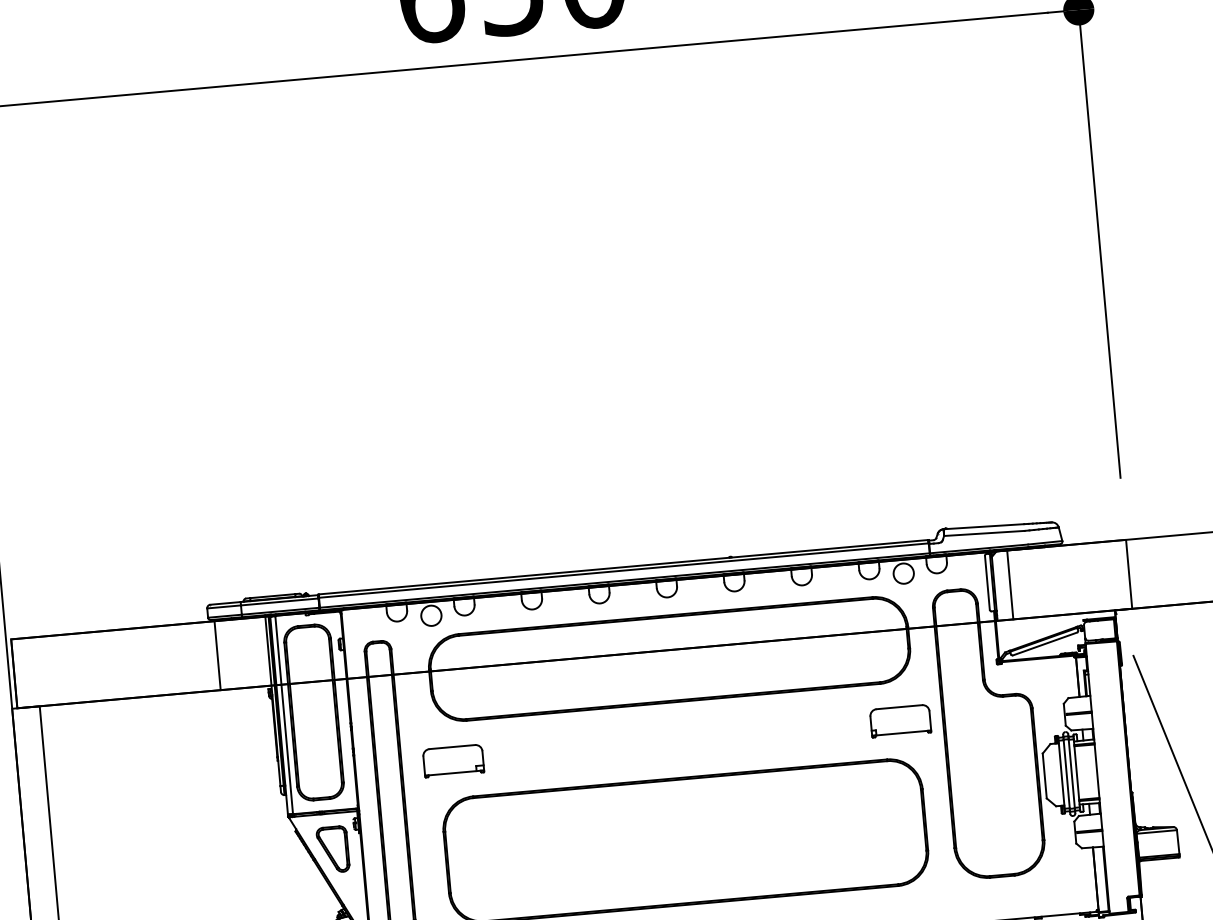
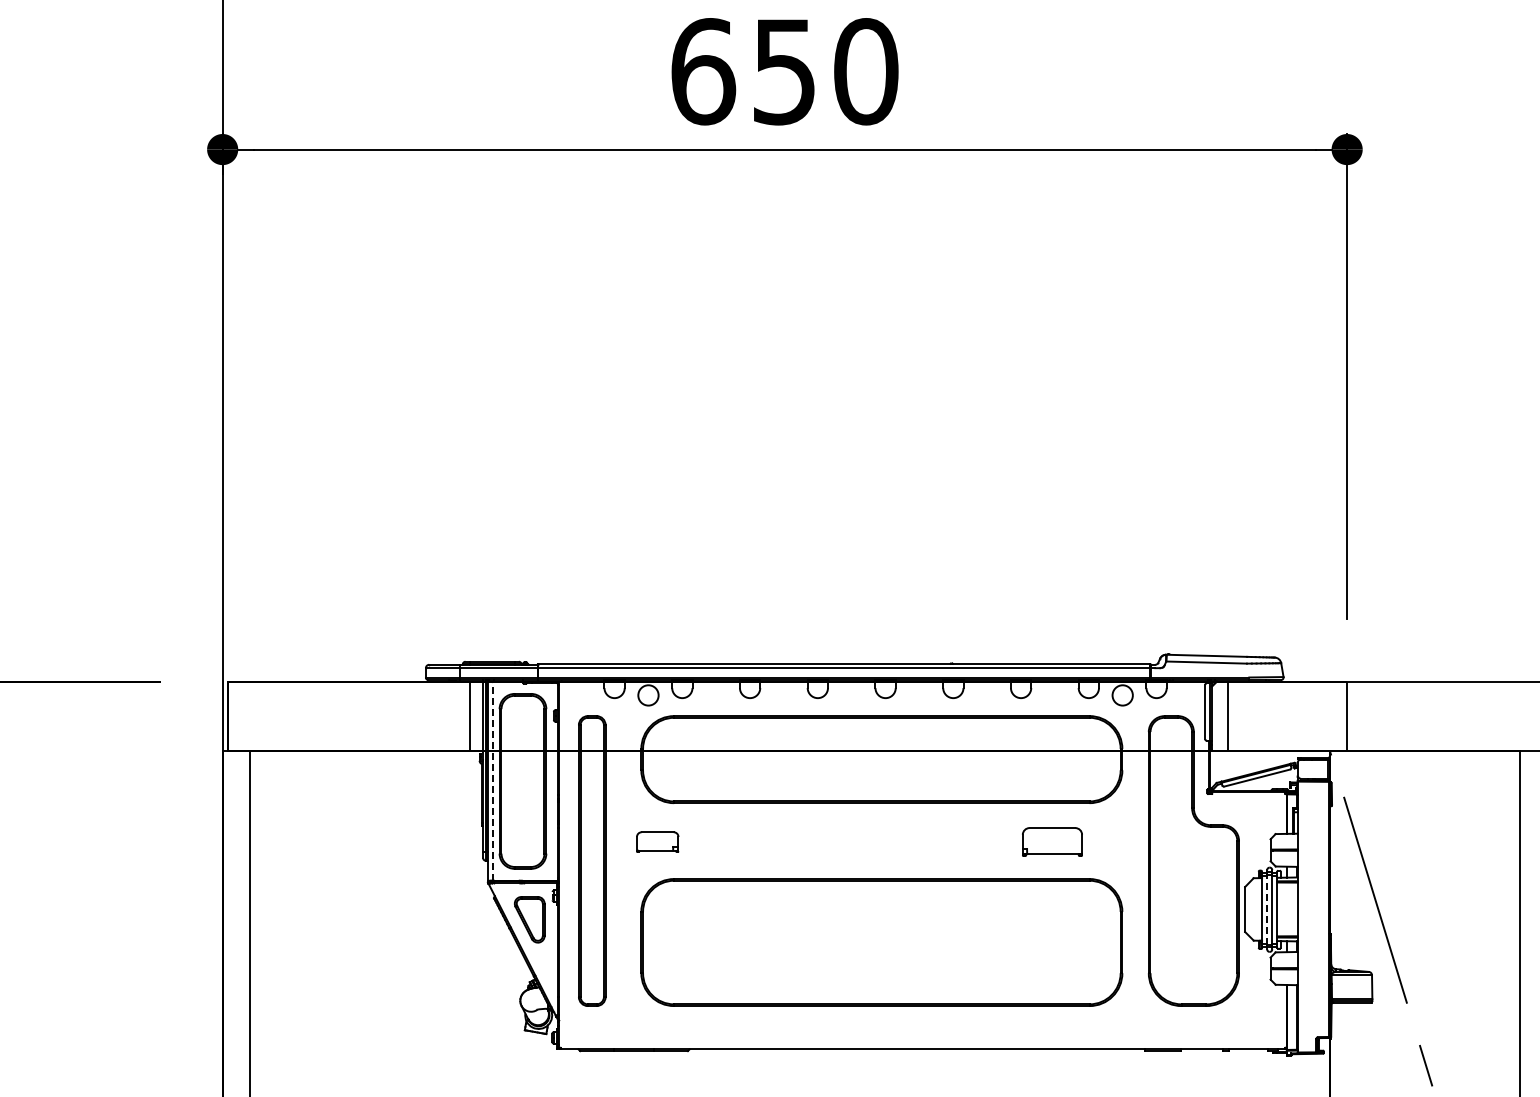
line: (217, 655) -> (469, 715), moved
line: (284, 714) -> (493, 780), solid -> dashed
part: (900, 720) -> (1052, 841), moved
part: (453, 760) -> (657, 841), size x0.7
line: (1067, 773) -> (1267, 909), solid -> dashed

